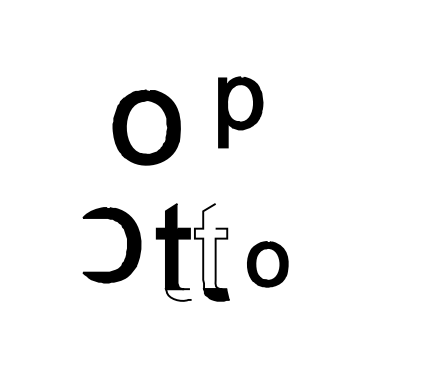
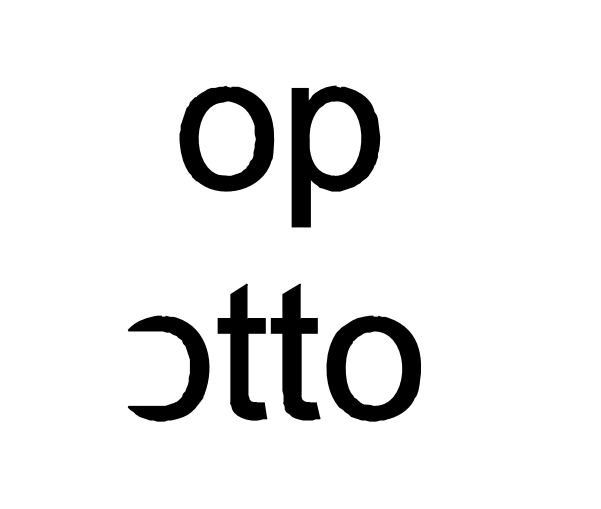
part: (240, 112) -> (335, 156), size x1.43
part: (146, 127) -> (226, 138), moved
fill: (210, 246) -> (293, 343), added
part: (126, 249) -> (188, 374), moved
part: (267, 264) -> (373, 368), size x1.67
fill: (178, 294) -> (248, 410), added

